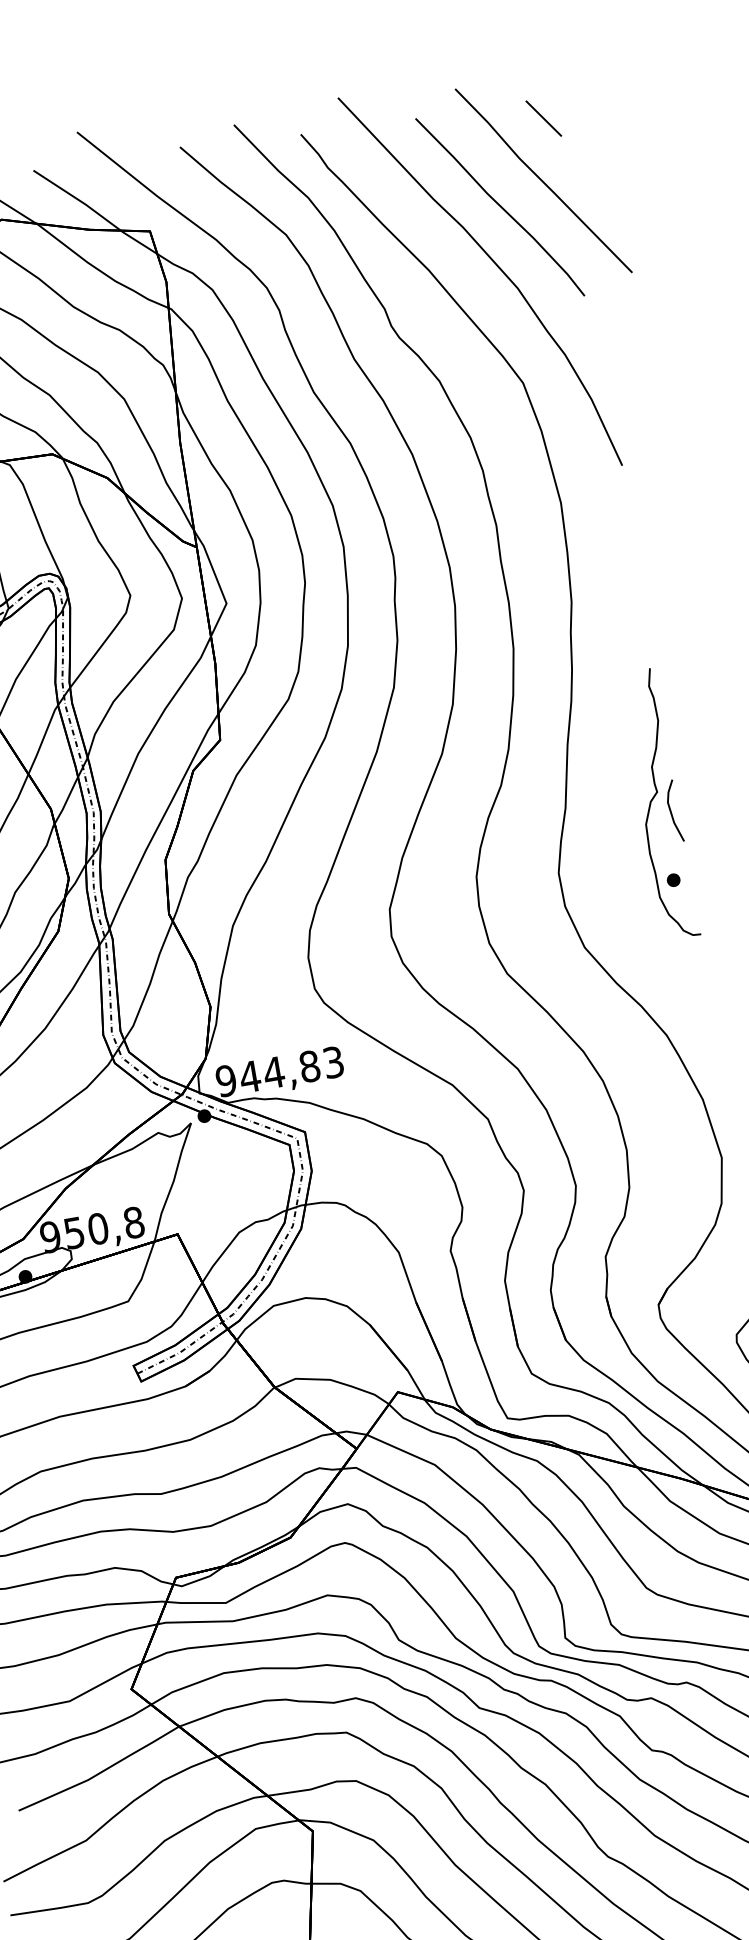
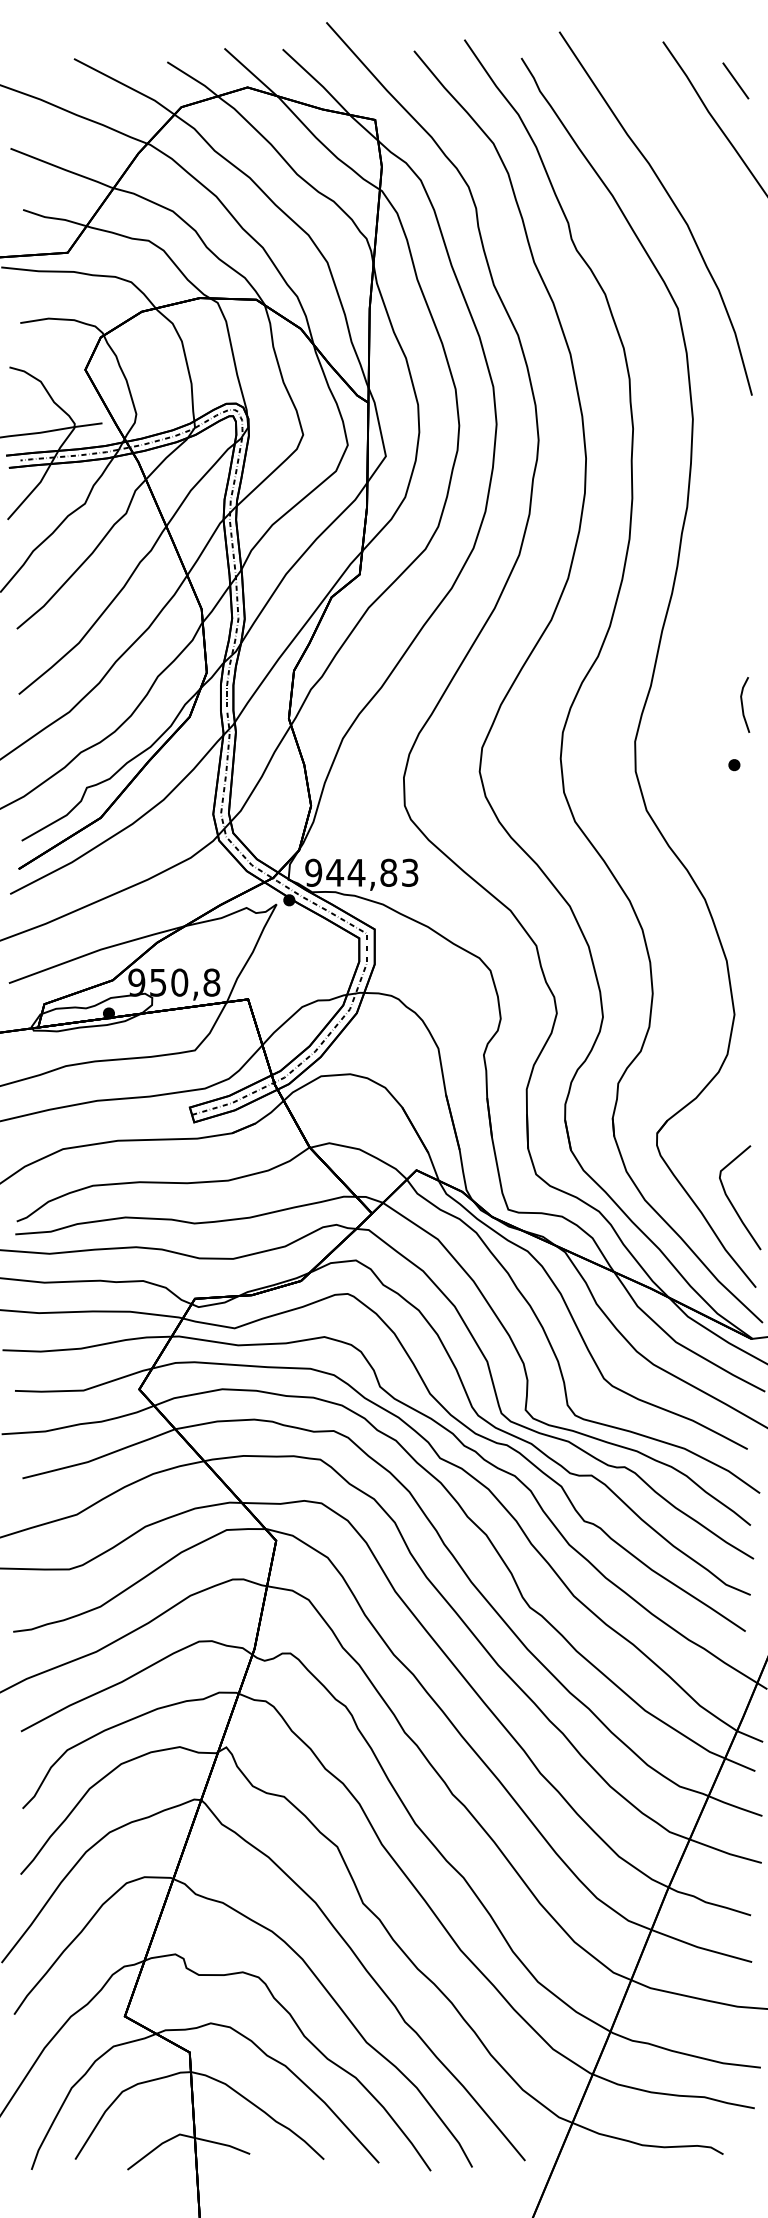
curve: (500, 207) -> (684, 151), removed
curve: (654, 799) -> (729, 691), removed

